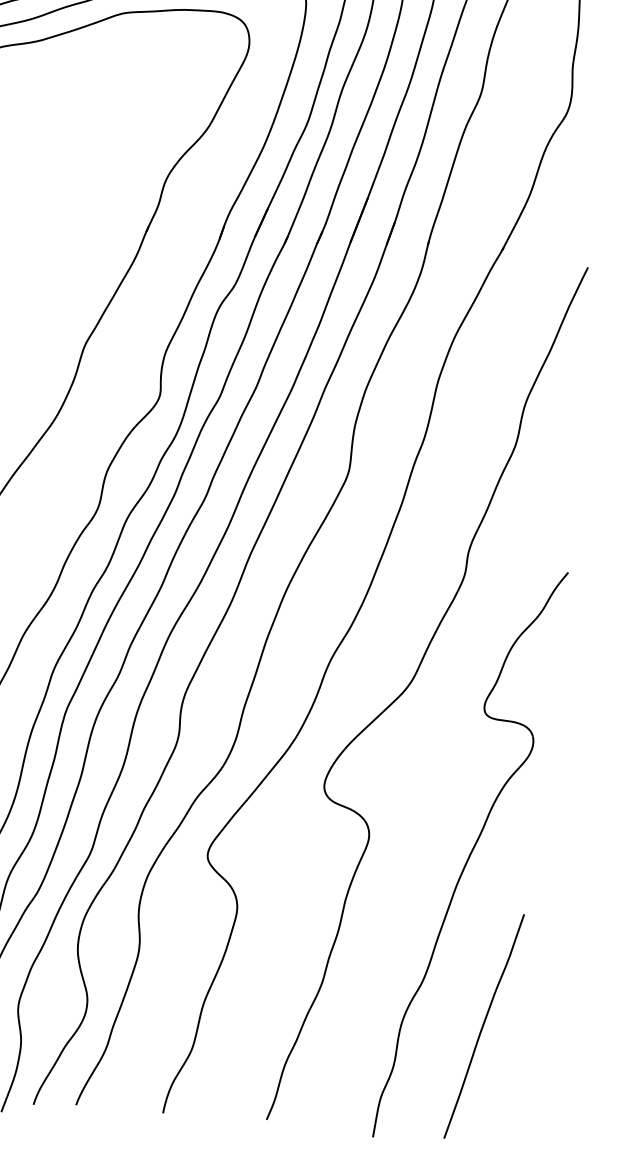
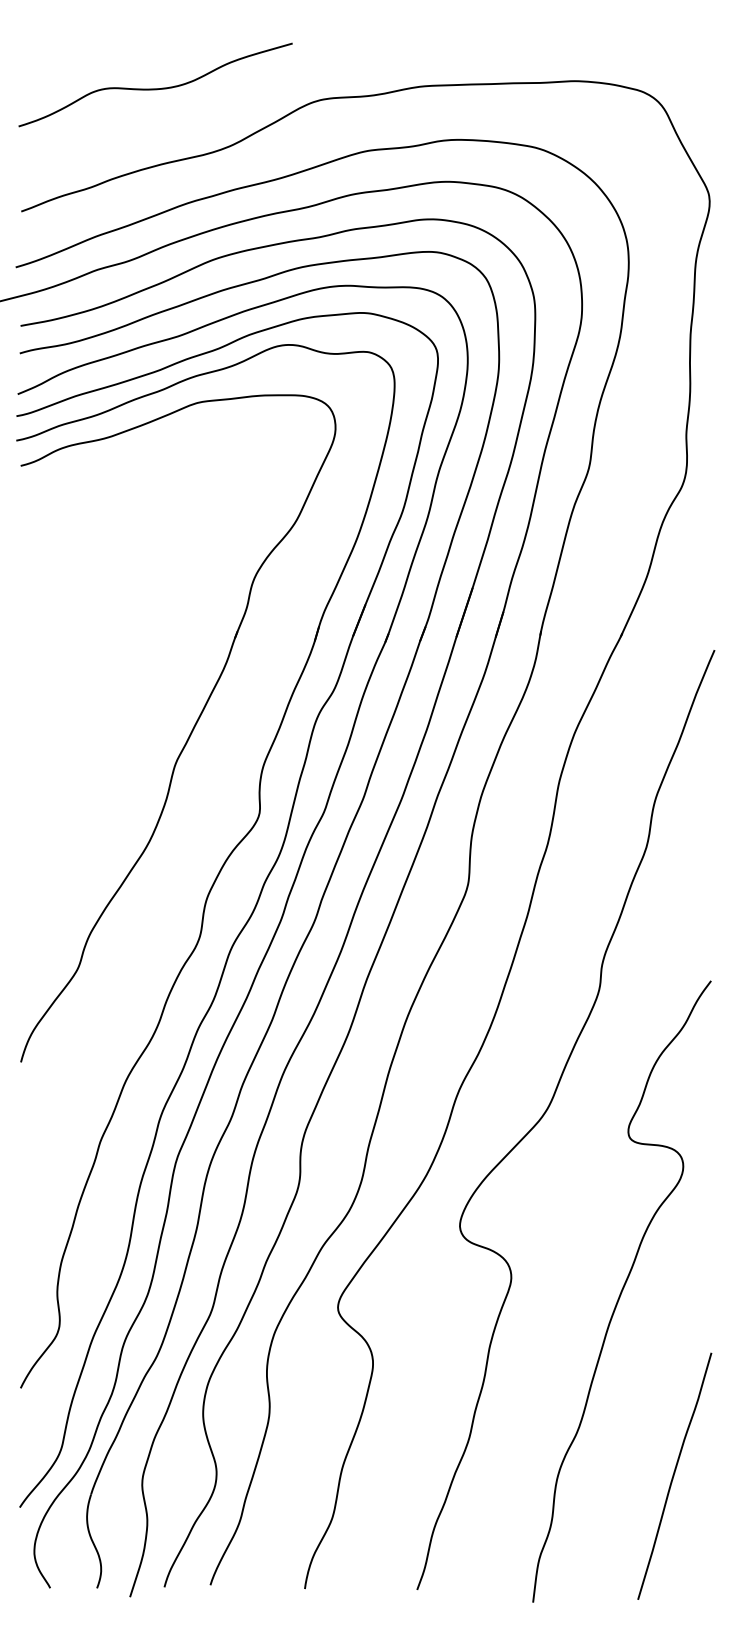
curve: (483, 1025) -> (674, 1475), moved

